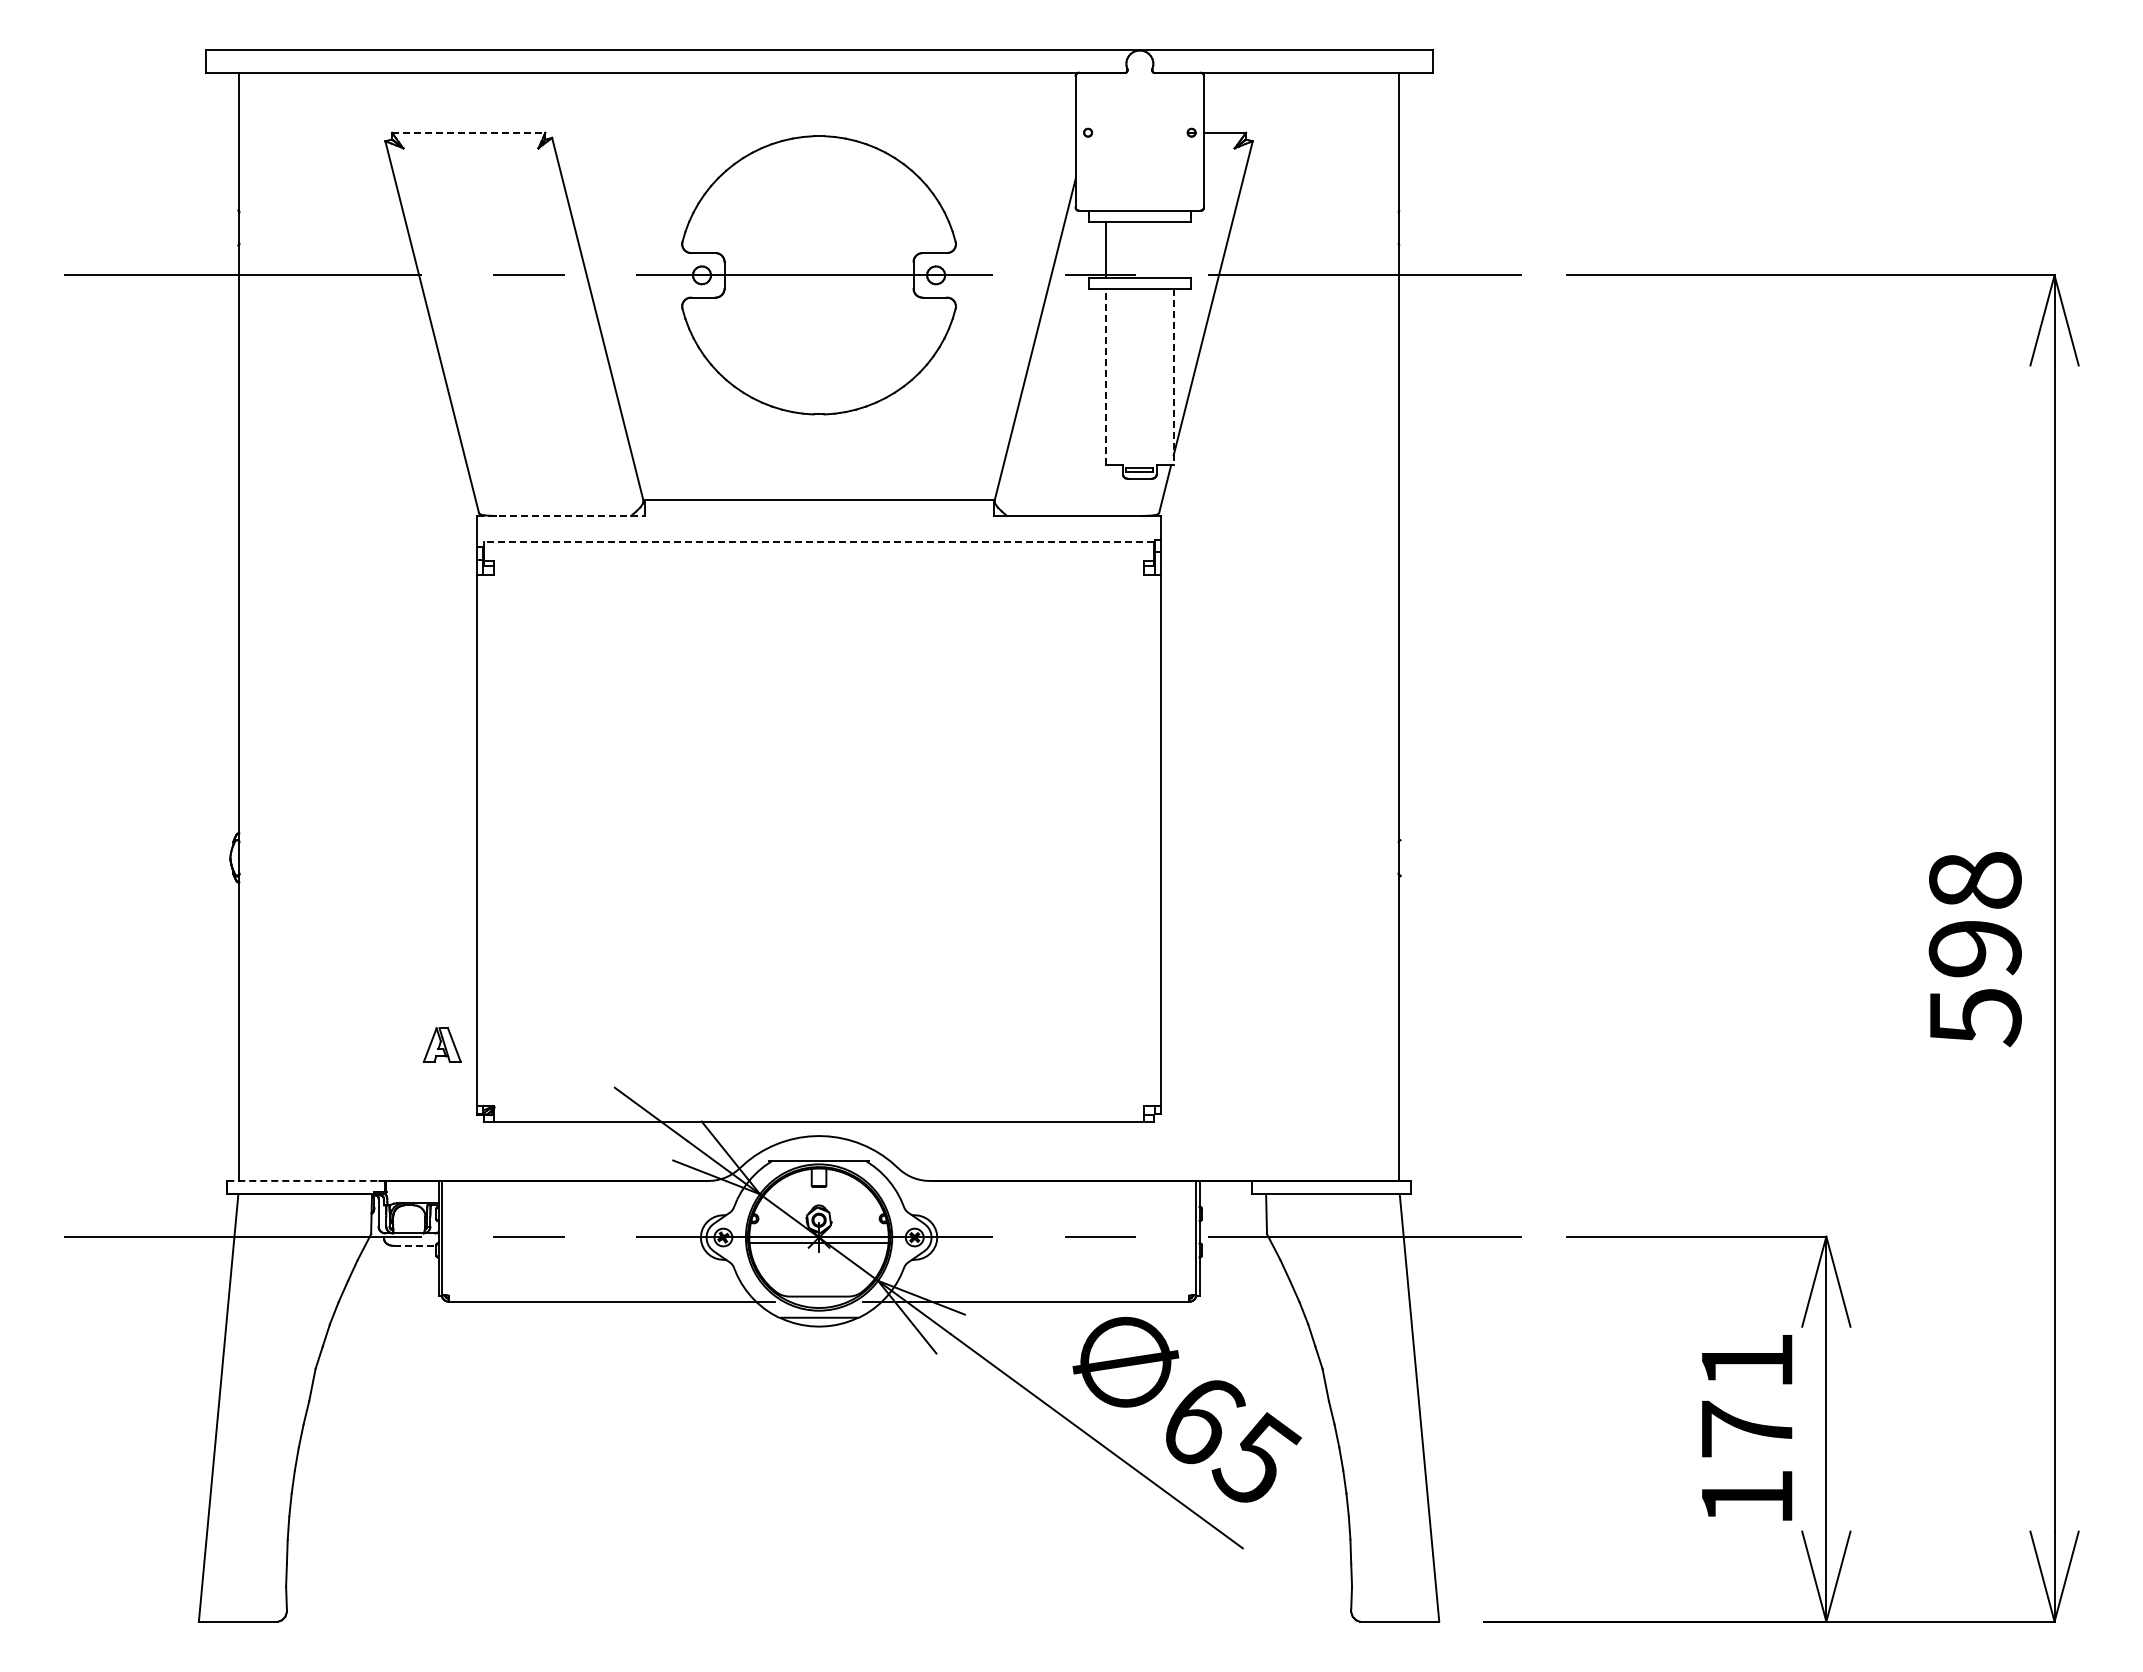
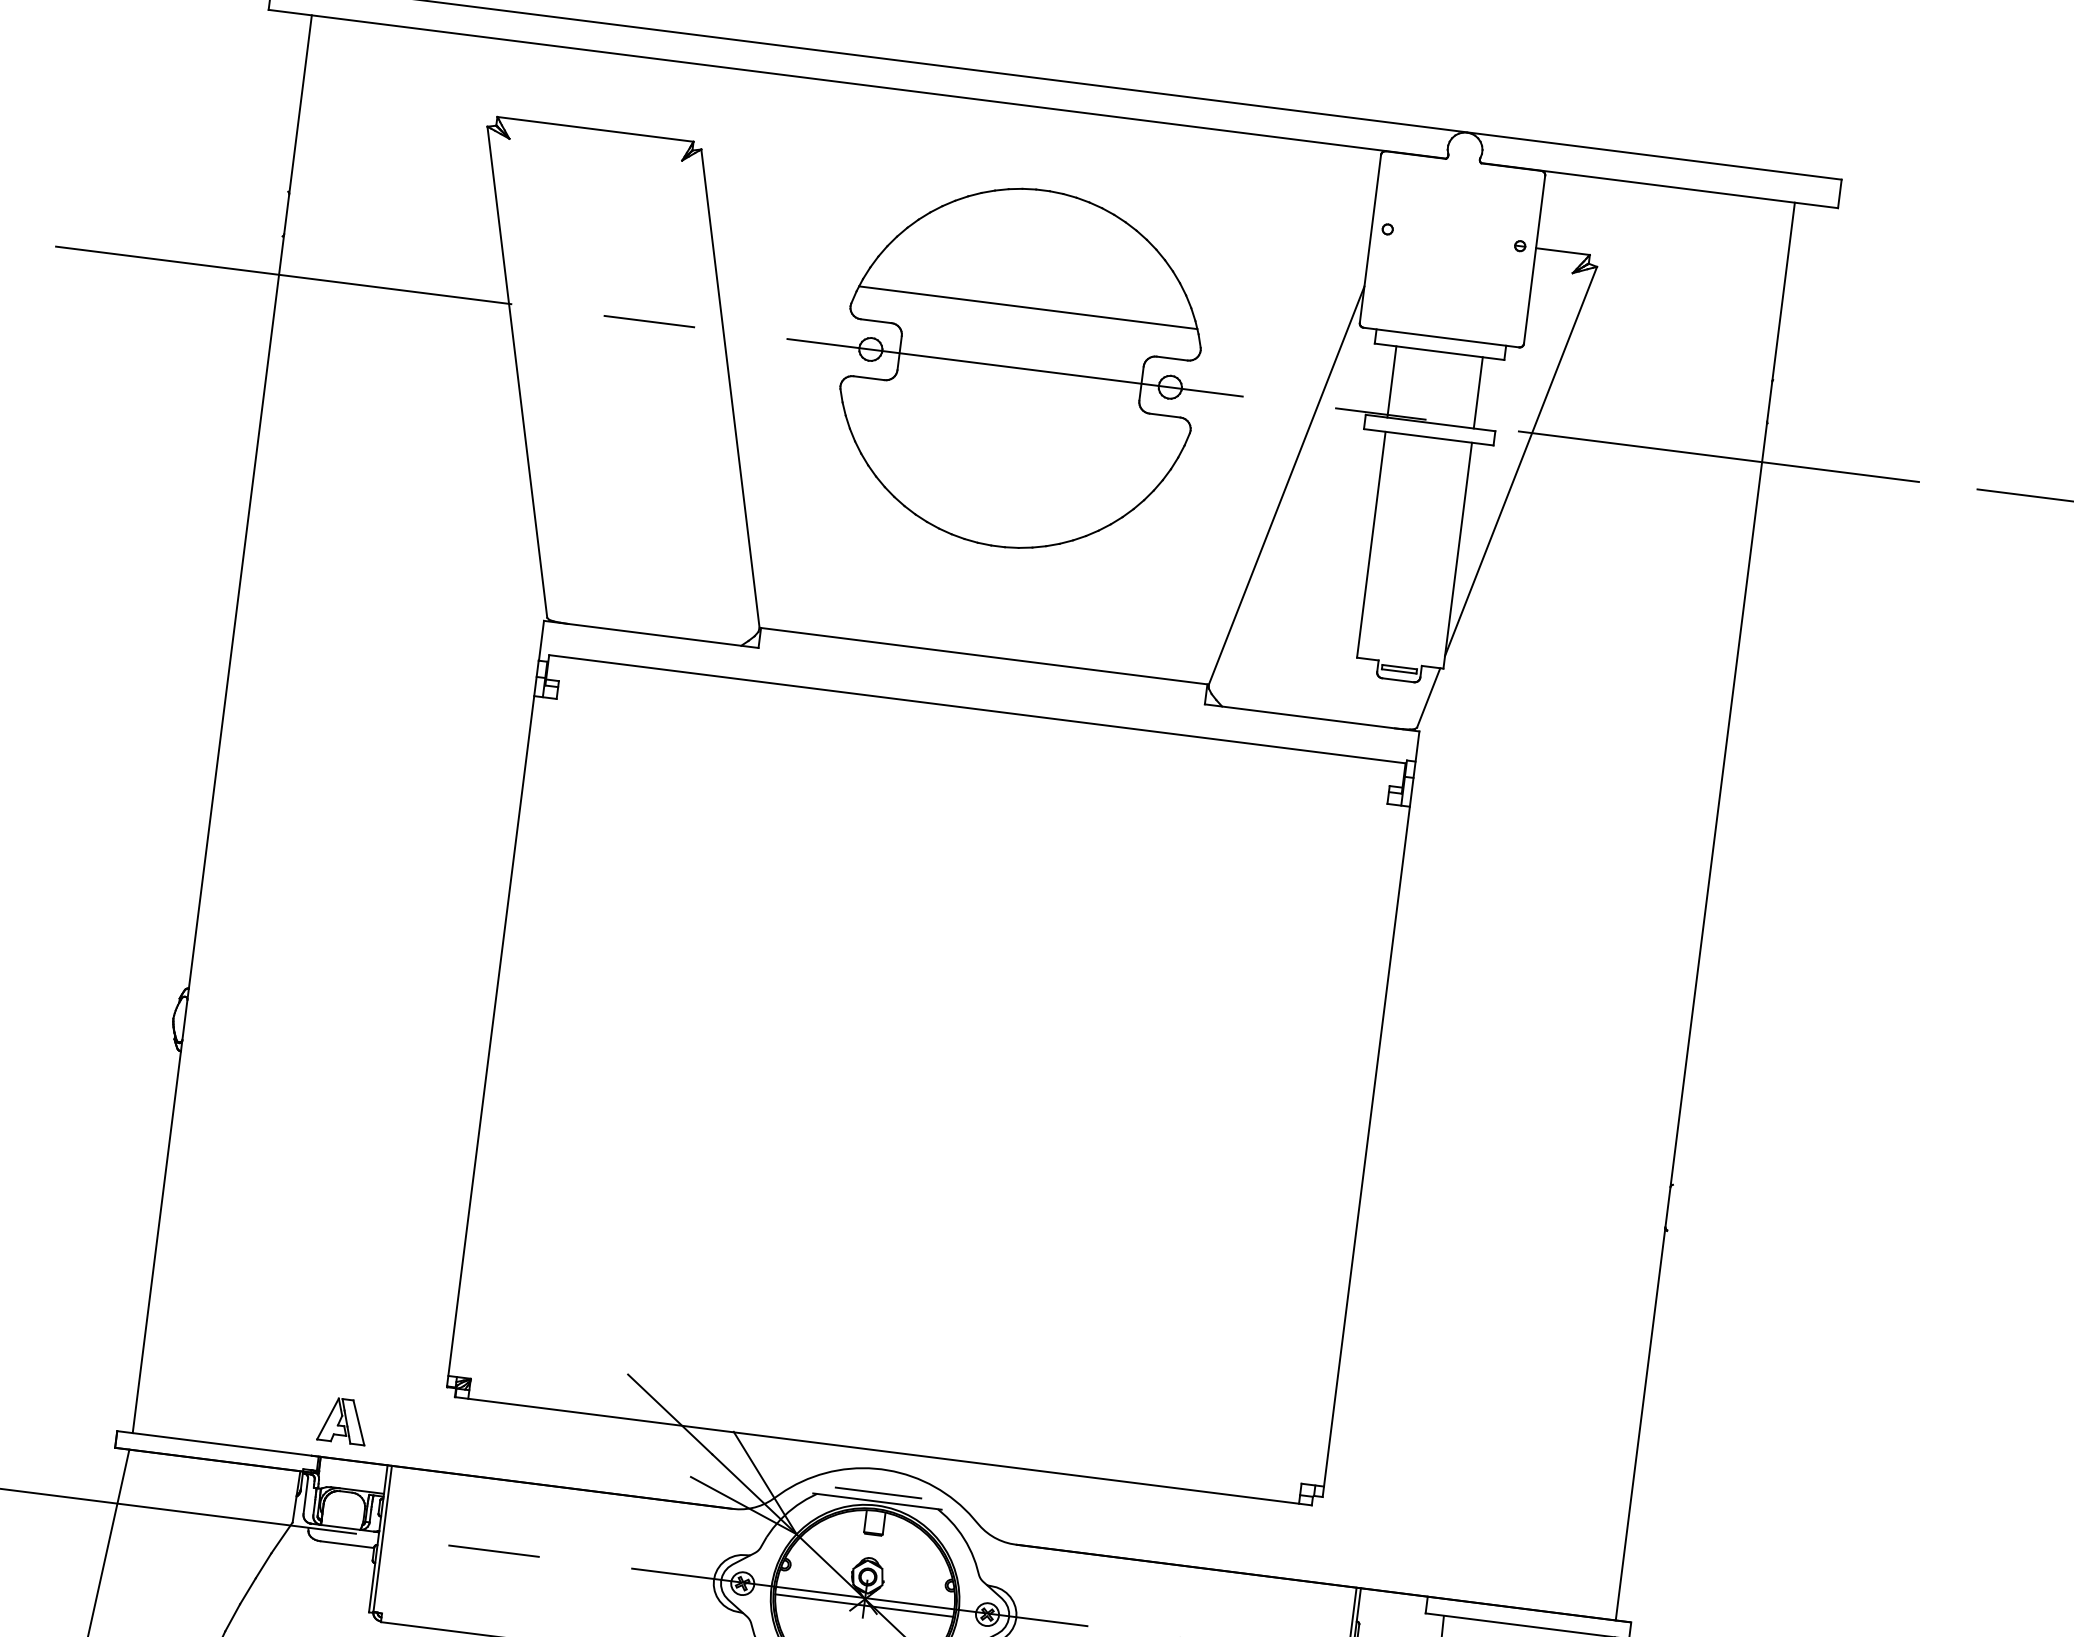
line: (468, 132) -> (595, 129), dashed -> solid
line: (818, 227) -> (1027, 307), added
line: (1173, 249) -> (1478, 392), added
line: (1106, 376) -> (1371, 544), dashed -> solid
line: (1173, 377) -> (1457, 556), dashed -> solid
line: (560, 515) -> (651, 633), dashed -> solid
line: (818, 541) -> (976, 708), dashed -> solid
part: (441, 1044) -> (342, 1420), moved
line: (818, 1154) -> (877, 1492), added
line: (302, 1180) -> (213, 1442), dashed -> solid
line: (415, 1245) -> (347, 1544), dashed -> solid

